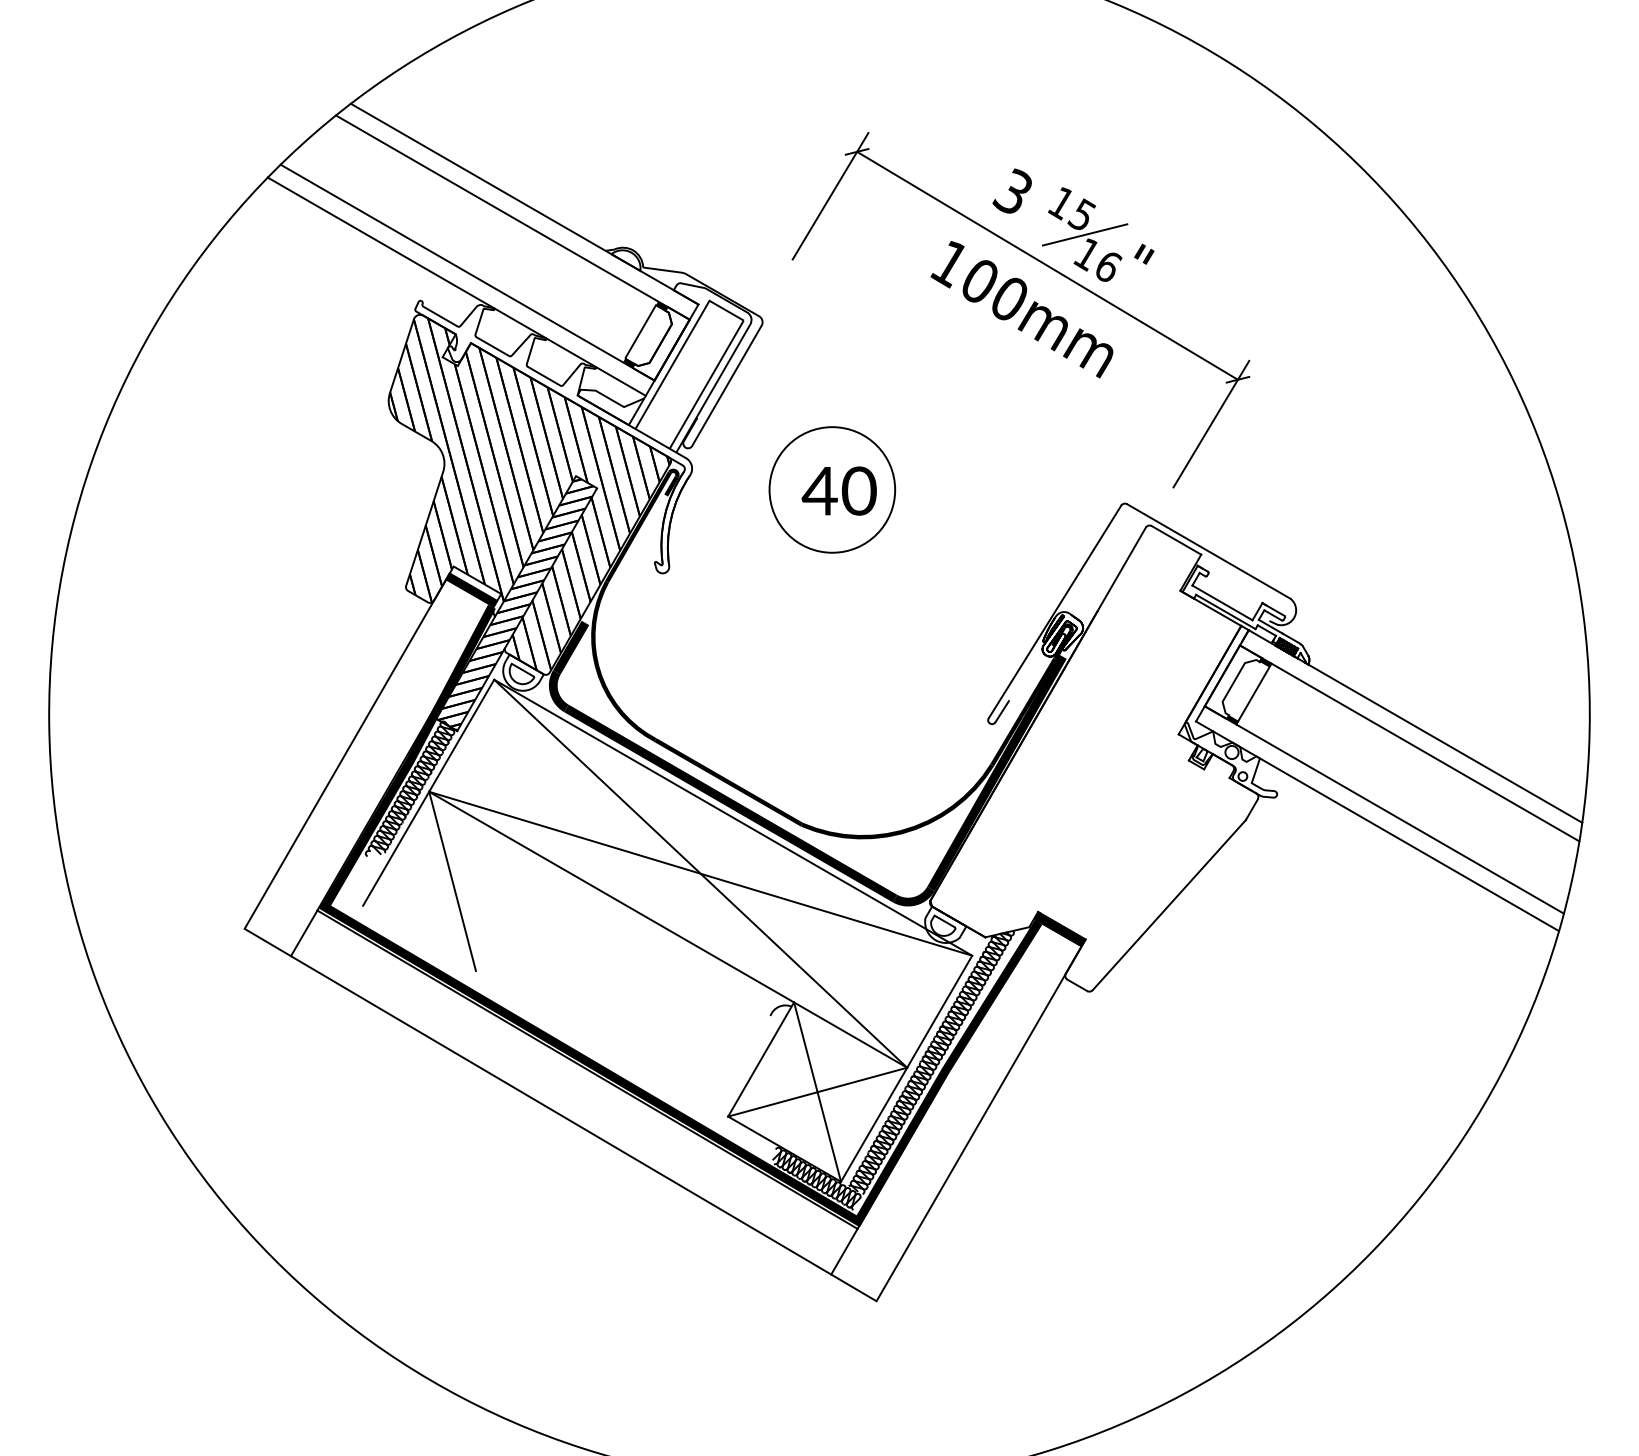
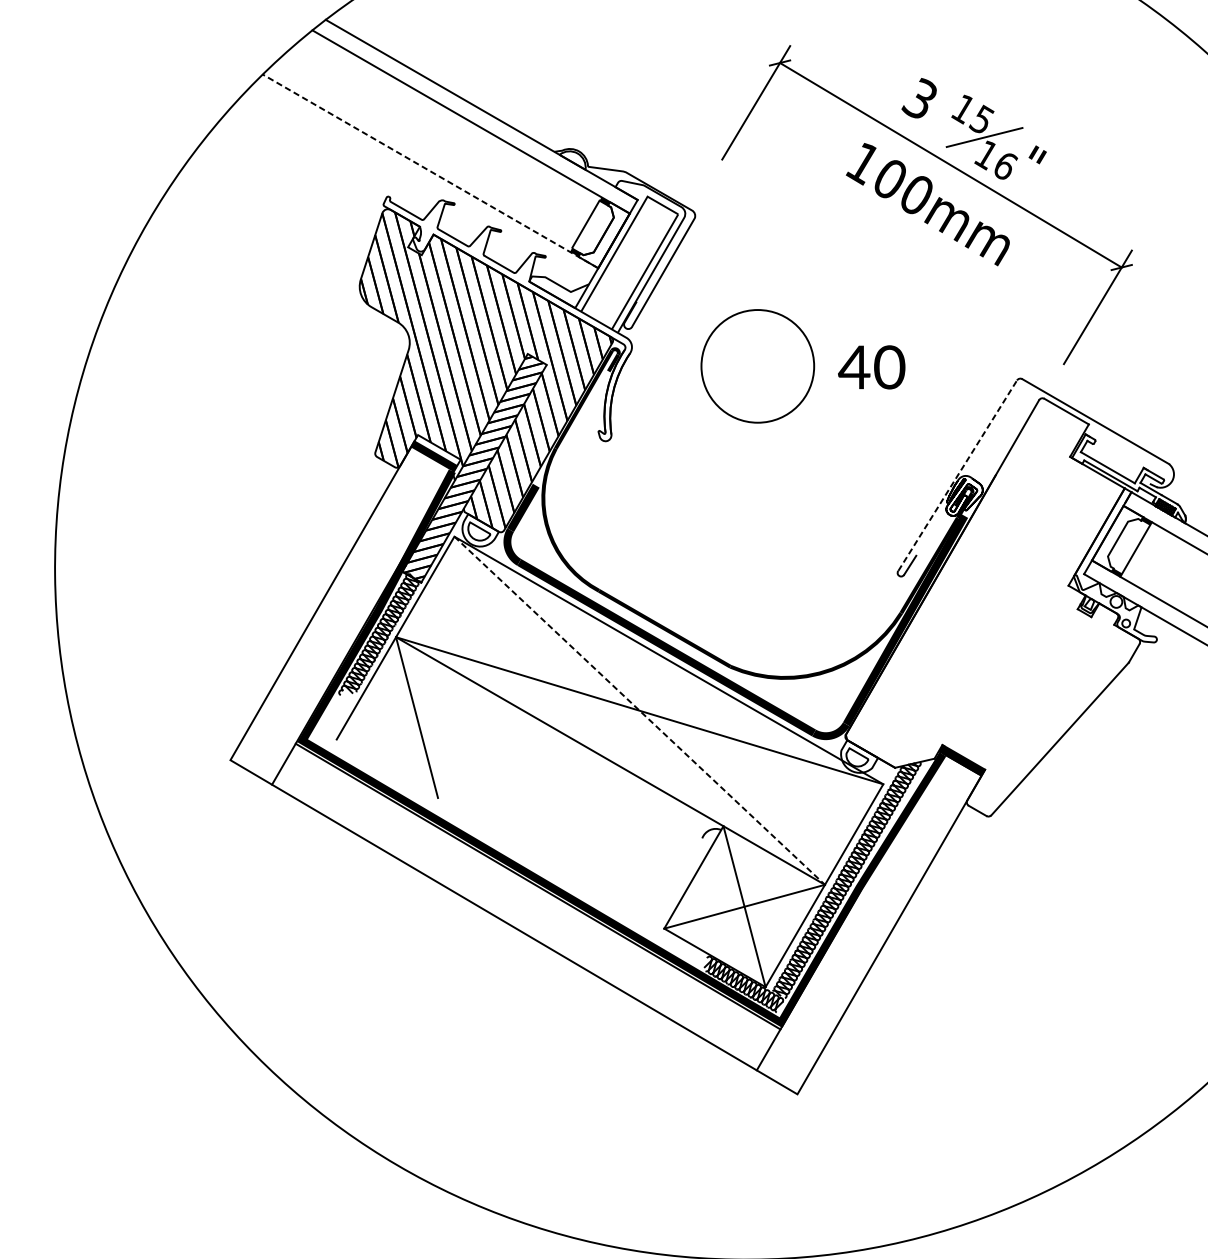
line: (467, 272) -> (430, 171), solid -> dashed
line: (456, 286) -> (420, 183), removed
text: (838, 490) -> (871, 366), moved
line: (1055, 611) -> (958, 475), solid -> dashed
line: (701, 874) -> (640, 711), solid -> dashed

